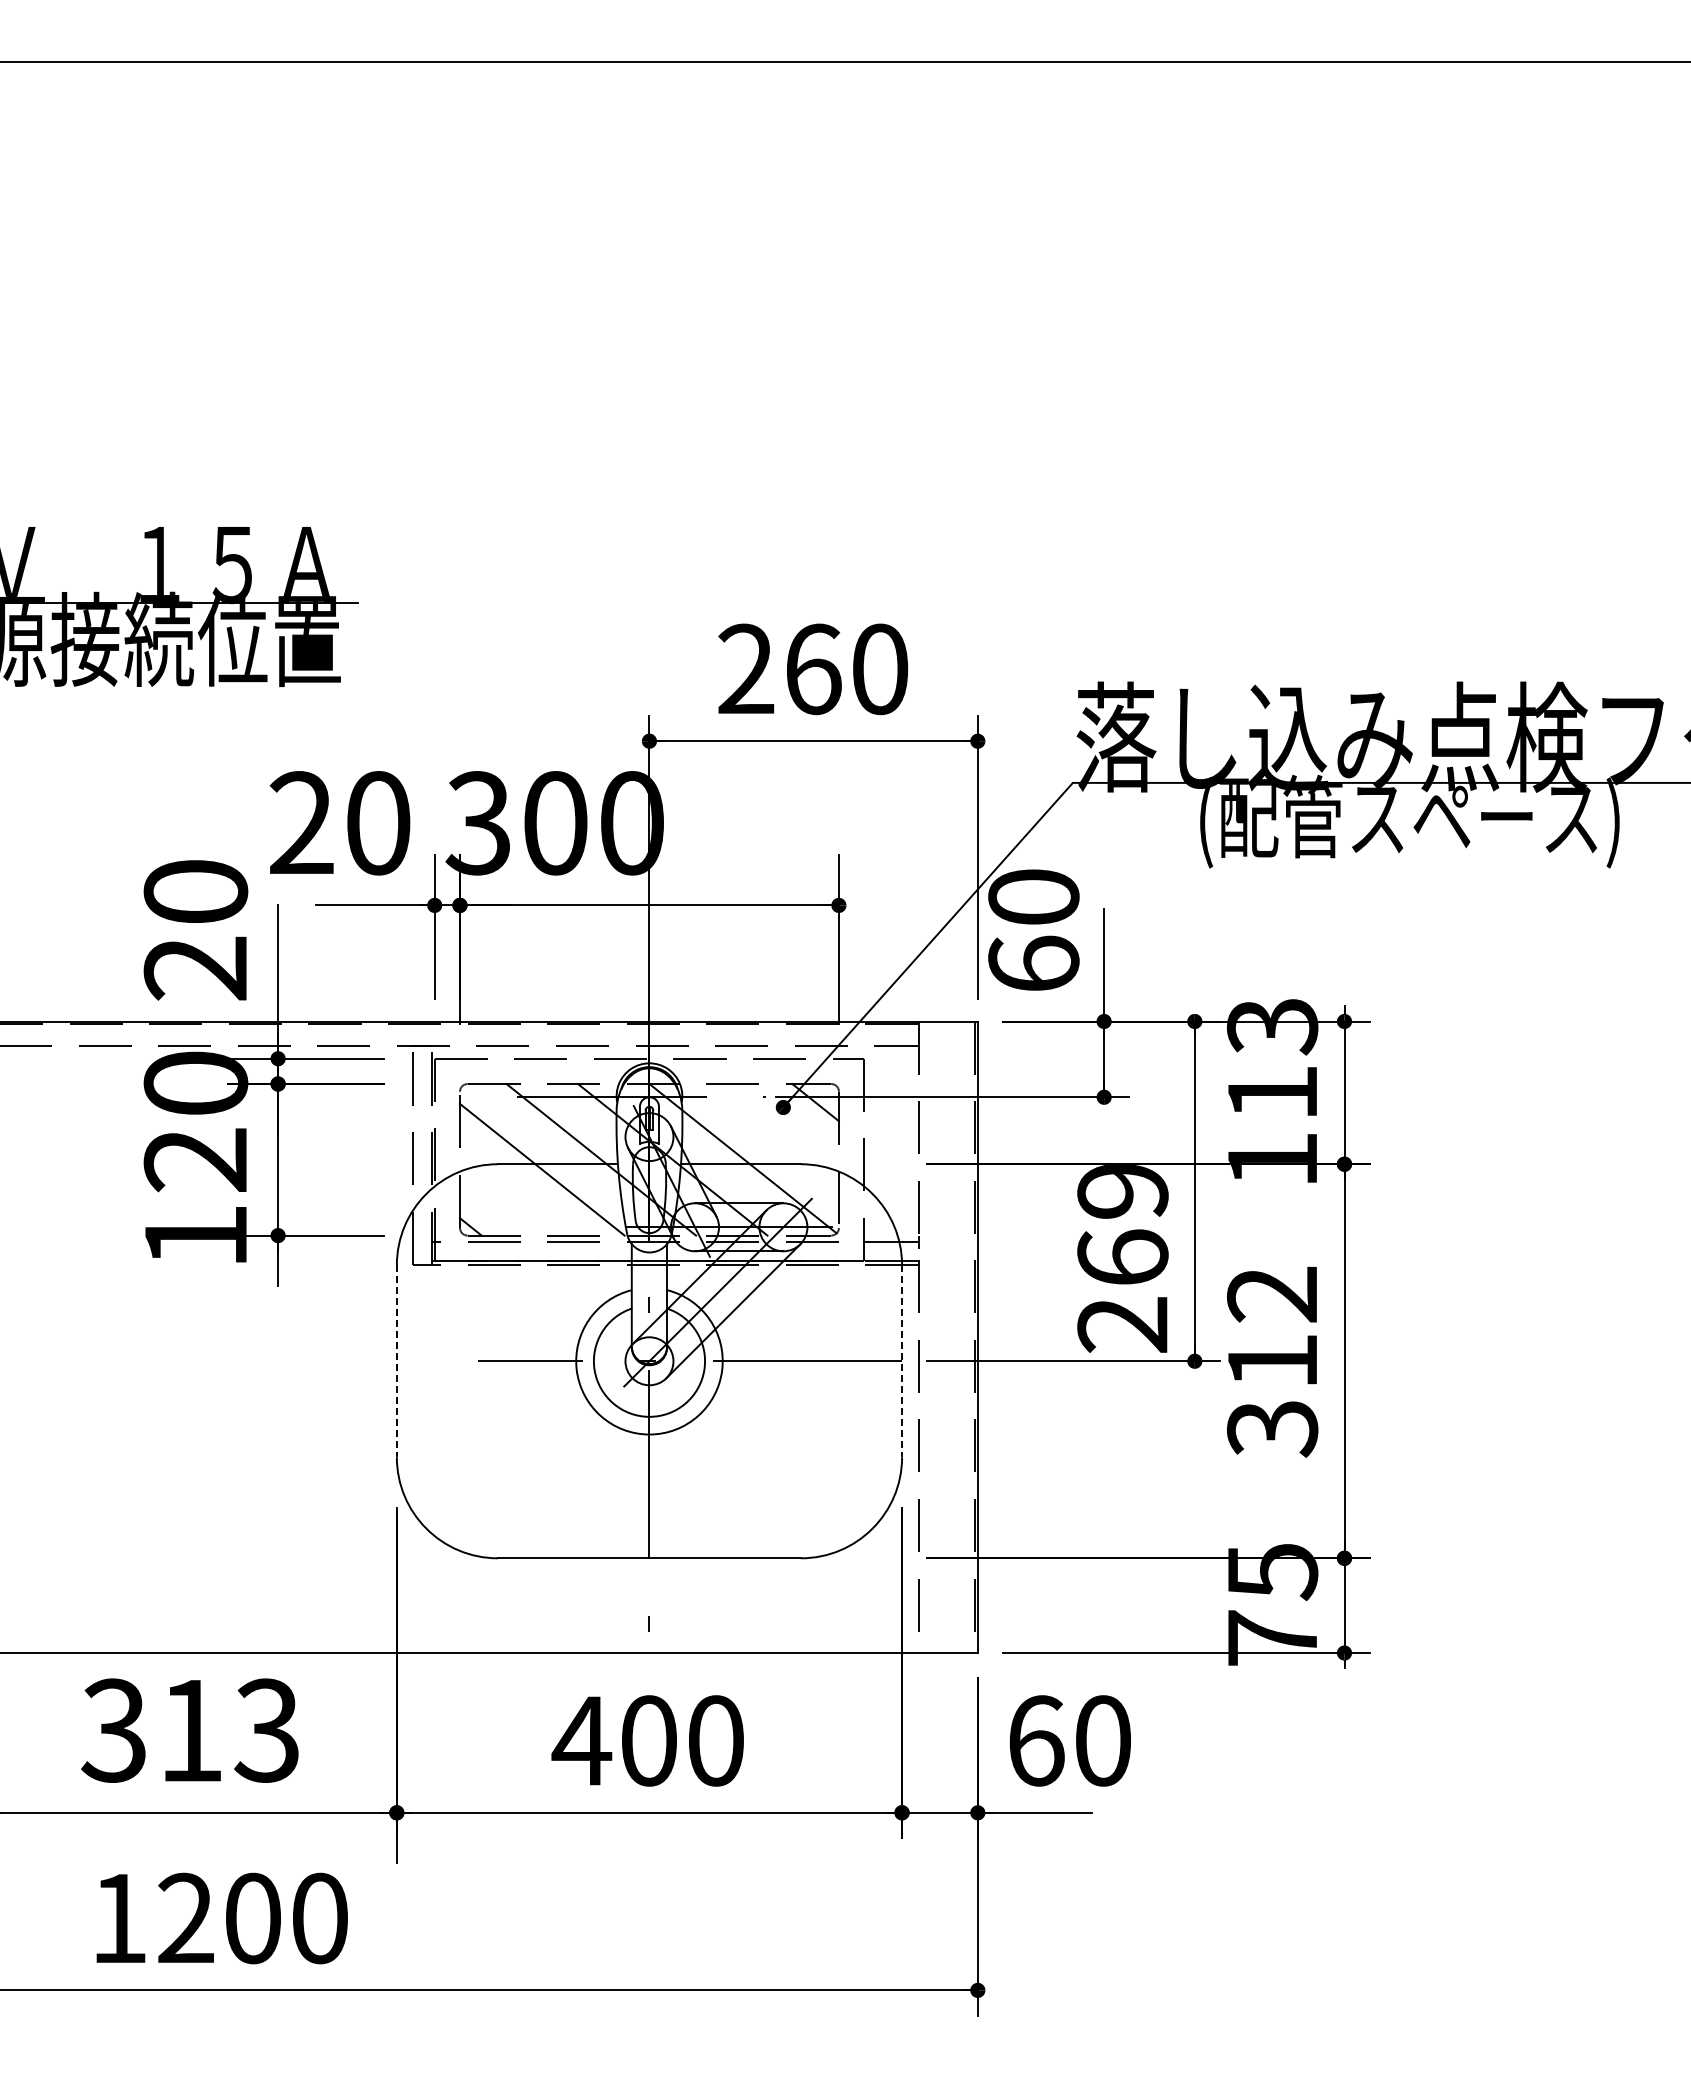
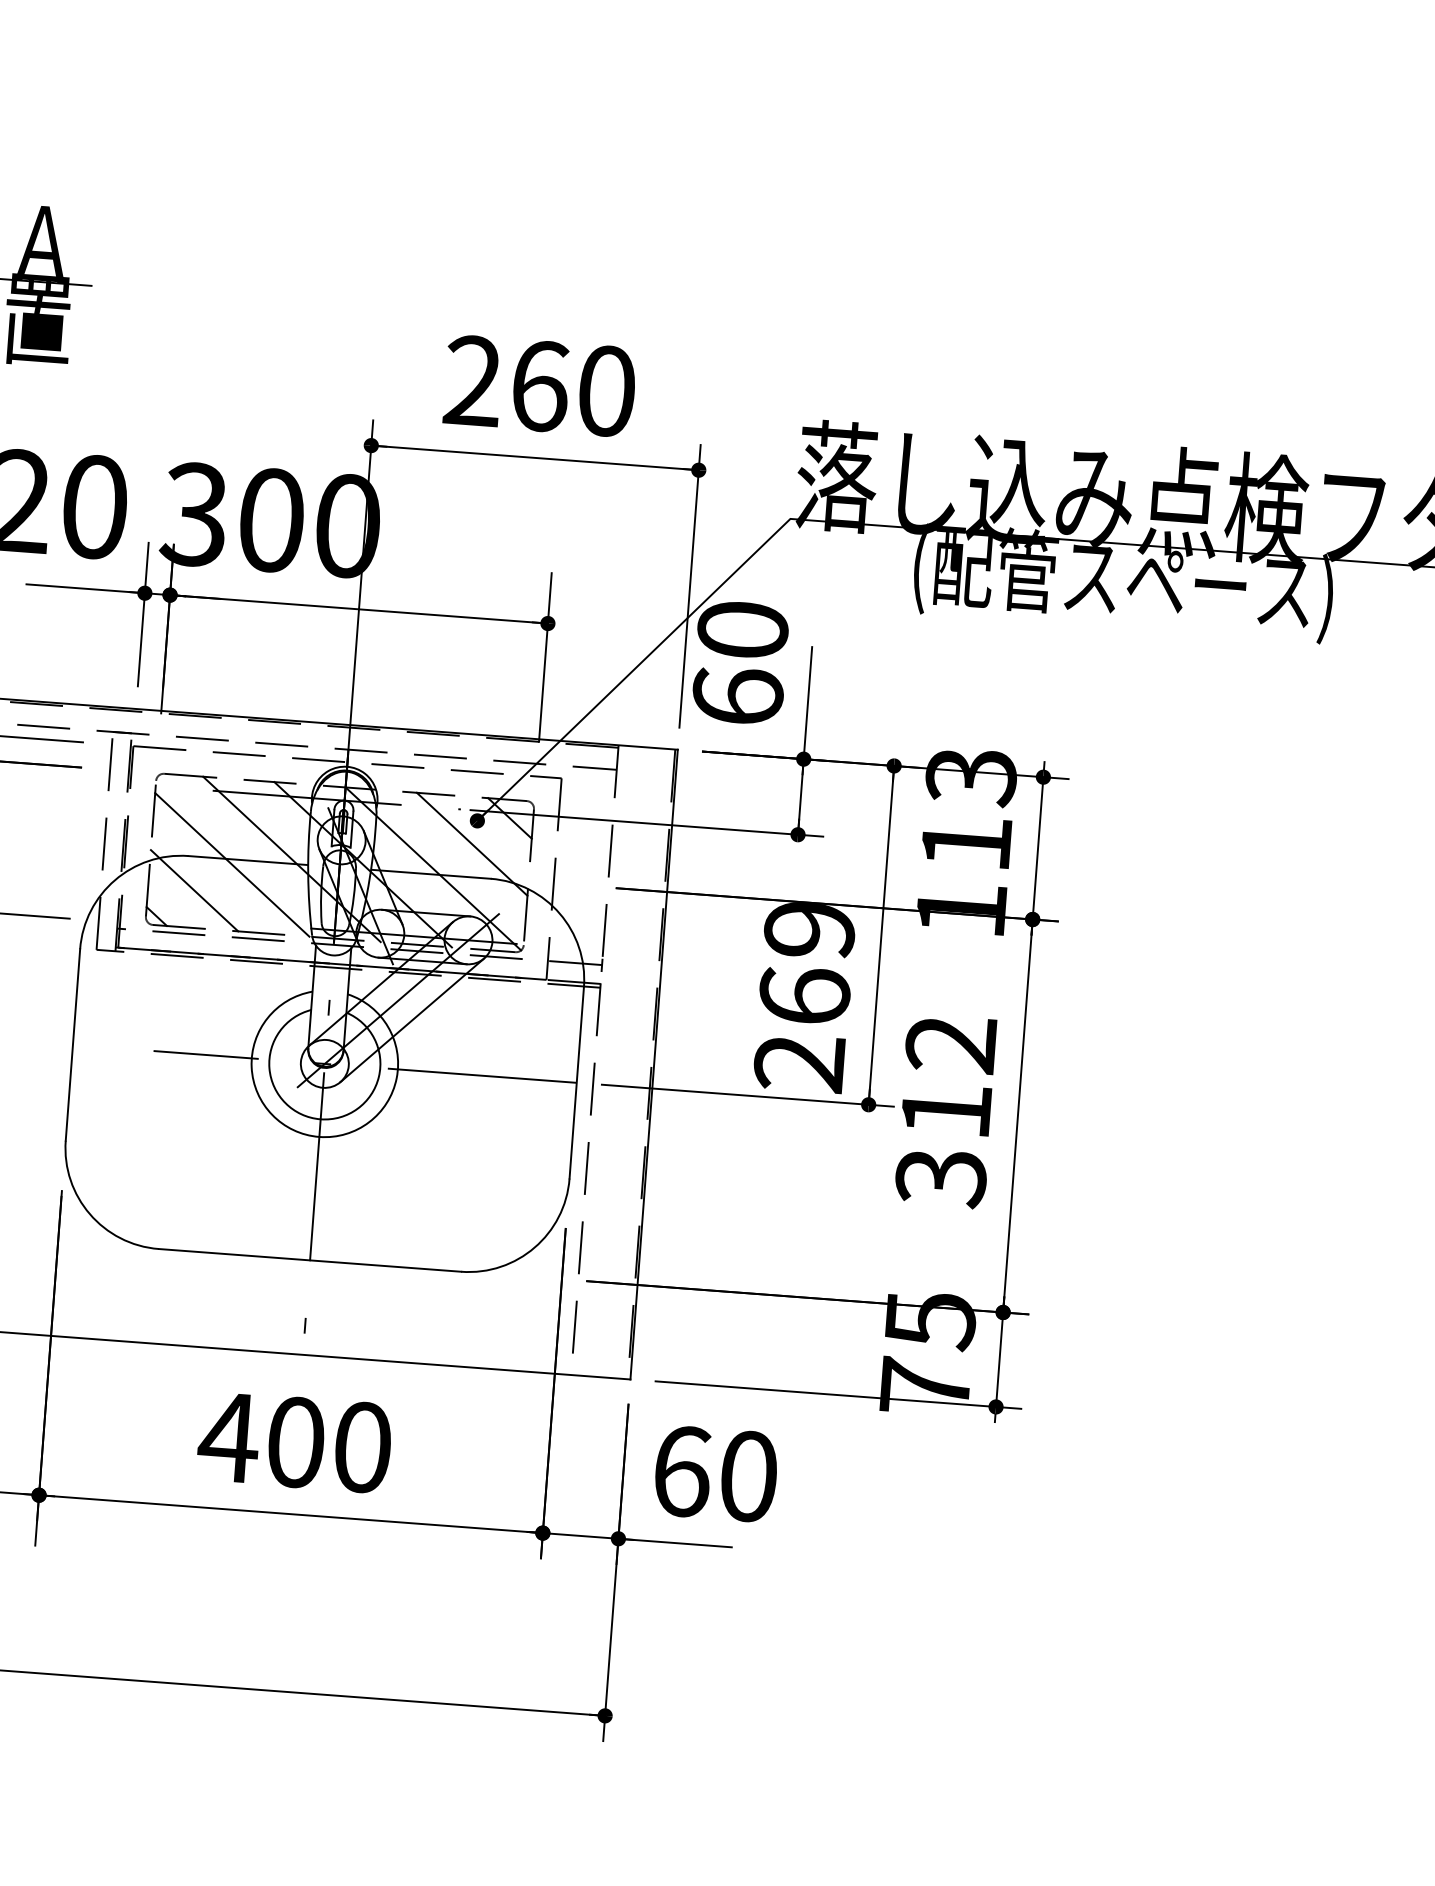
line: (779, 1131) -> (471, 844), added
line: (506, 1198) -> (194, 890), added
line: (396, 1361) -> (72, 1045), dashed -> solid
line: (902, 1361) -> (577, 1083), dashed -> solid

